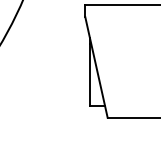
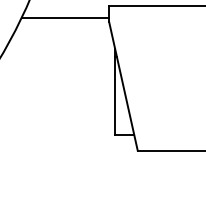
line: (50, 14) -> (64, 18), added

